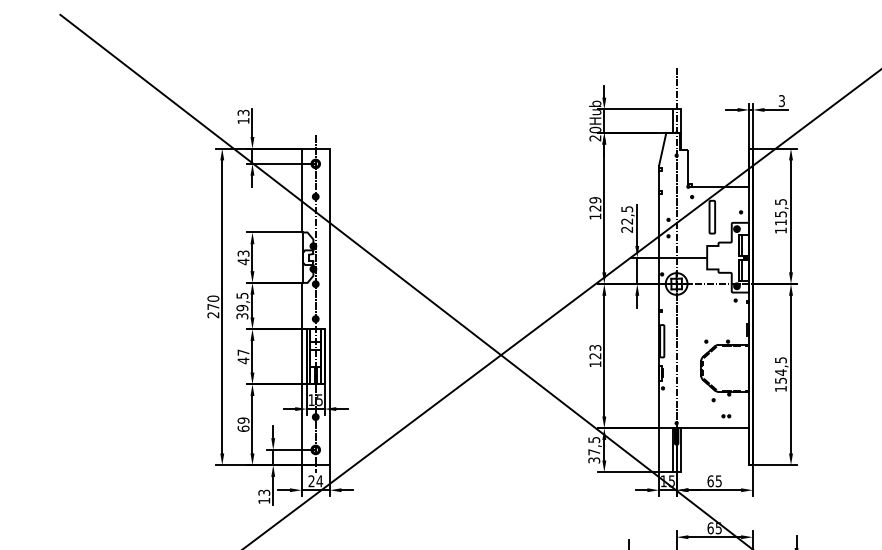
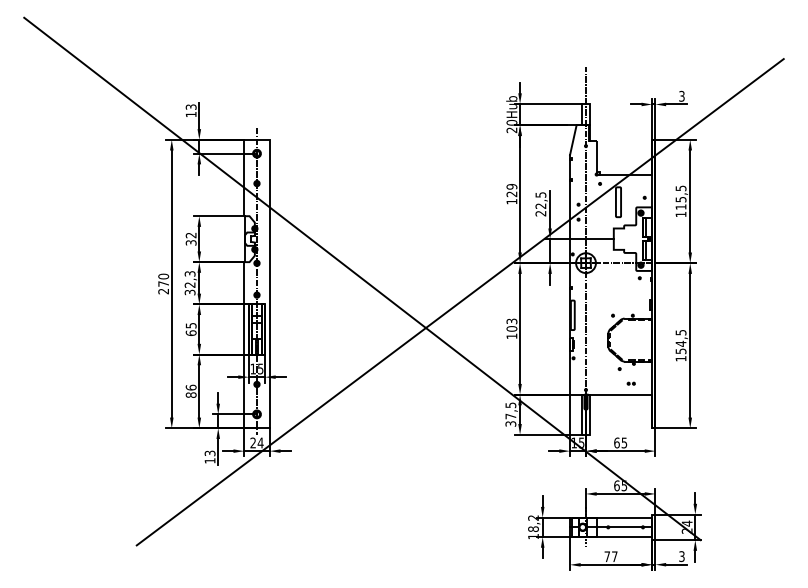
text: (242, 256) -> (190, 238), 43 -> 32
text: (241, 301) -> (189, 279), 39,5 -> 32,3
text: (594, 355) -> (511, 328), 123 -> 103
text: (242, 356) -> (190, 329), 47 -> 65
text: (242, 423) -> (190, 390), 69 -> 86

